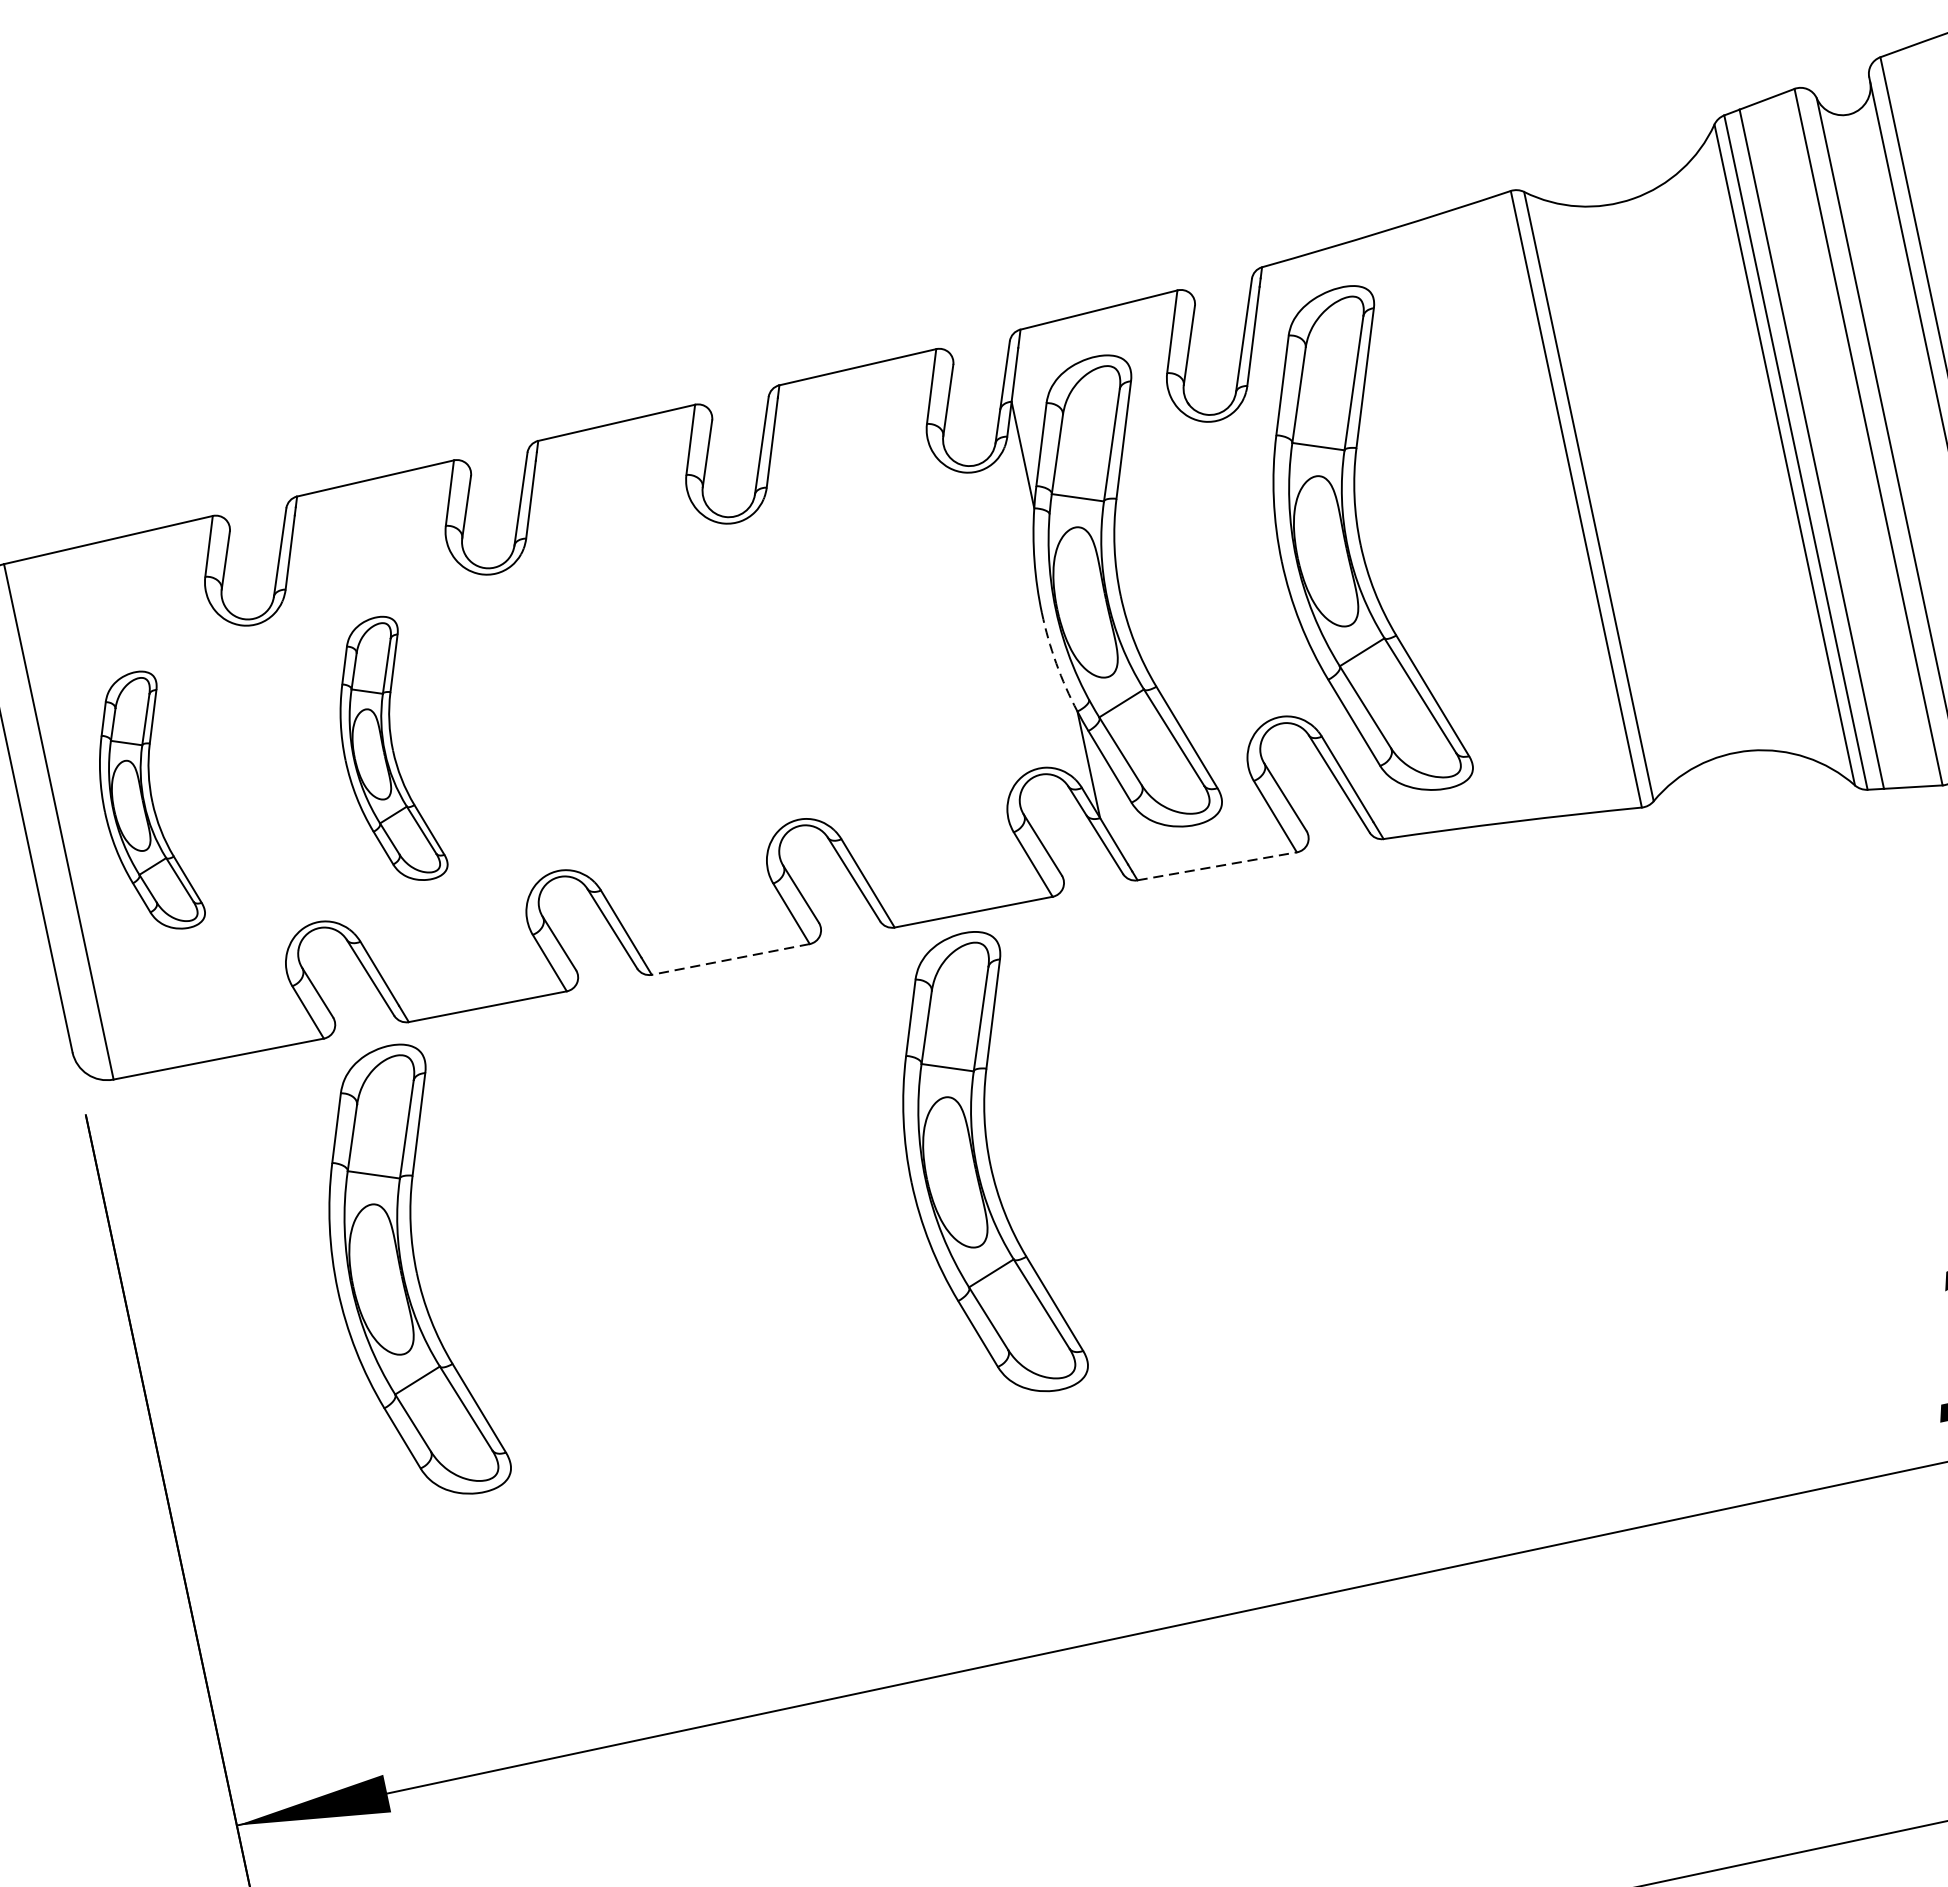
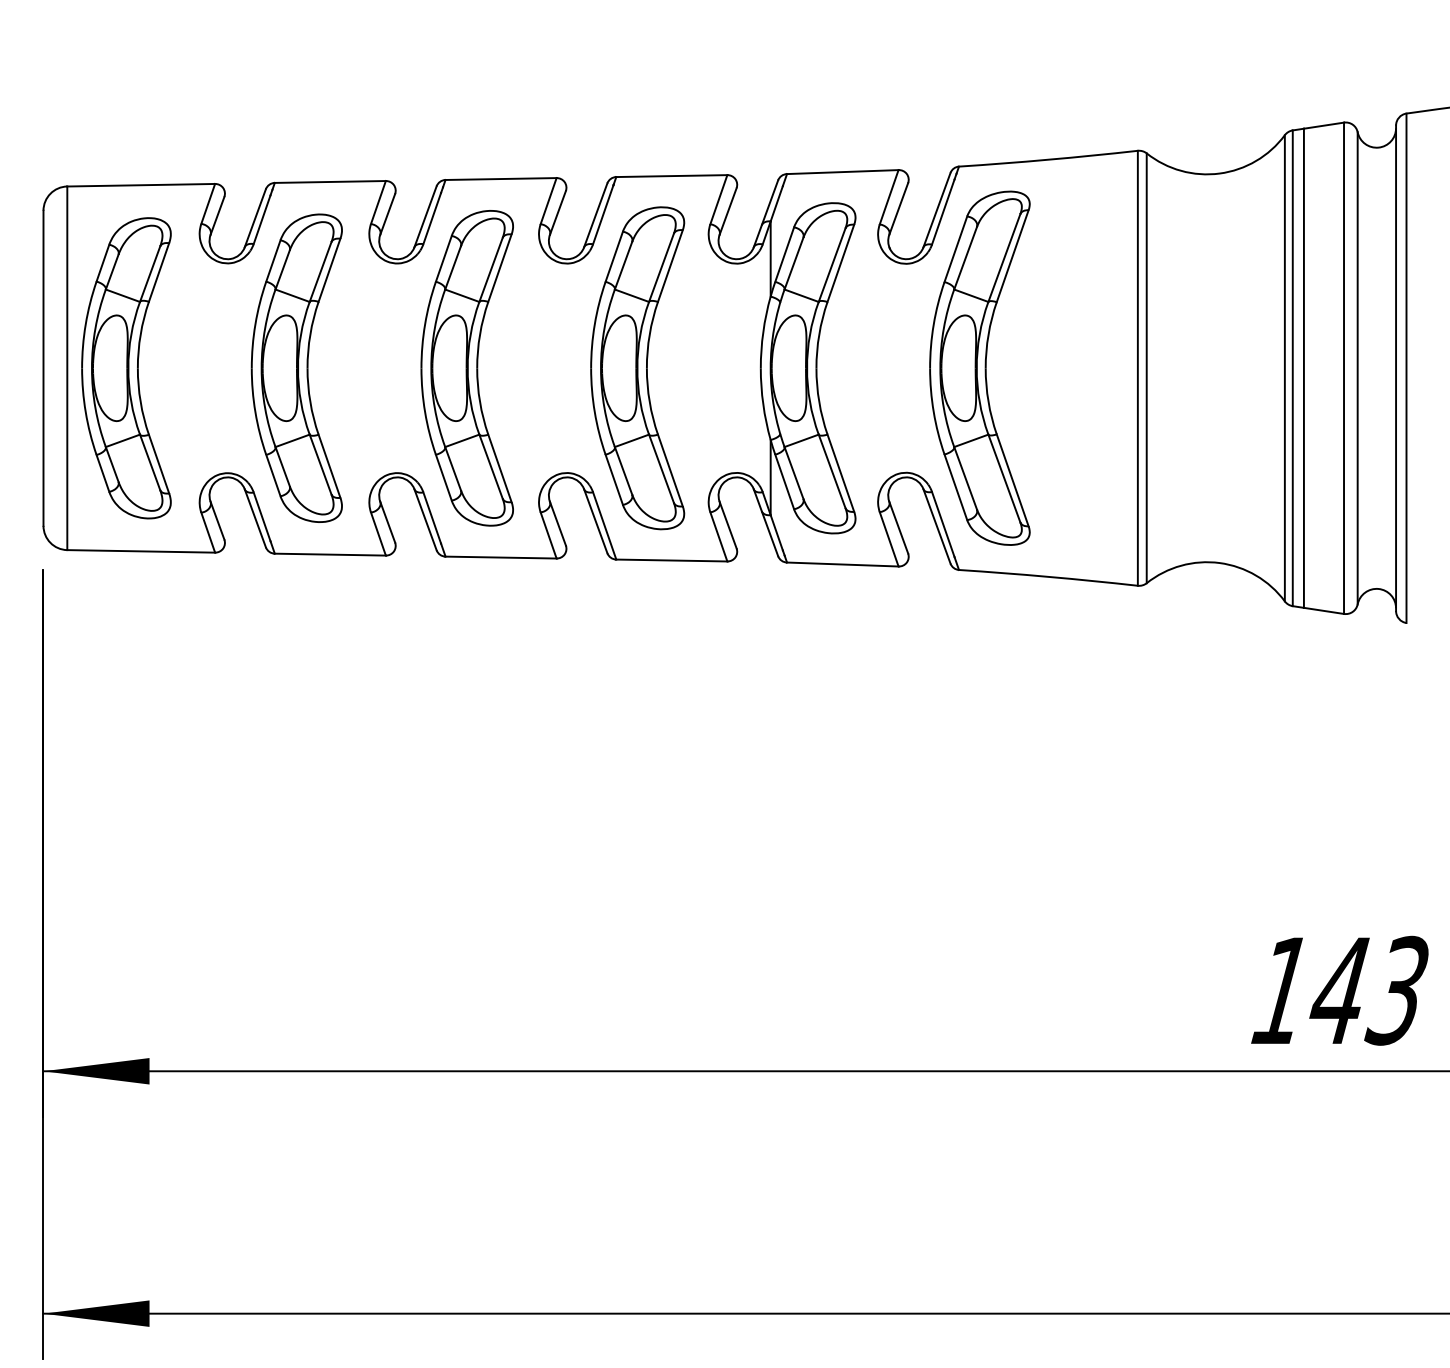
arc: (1056, 663) -> (763, 404), dashed -> solid
part: (383, 751) -> (296, 367), size x1.67
part: (142, 804) -> (126, 368), size x1.67
line: (1216, 866) -> (842, 564), dashed -> solid
line: (729, 959) -> (500, 557), dashed -> solid
part: (977, 1169) -> (637, 368), moved
part: (401, 1276) -> (466, 368), moved

